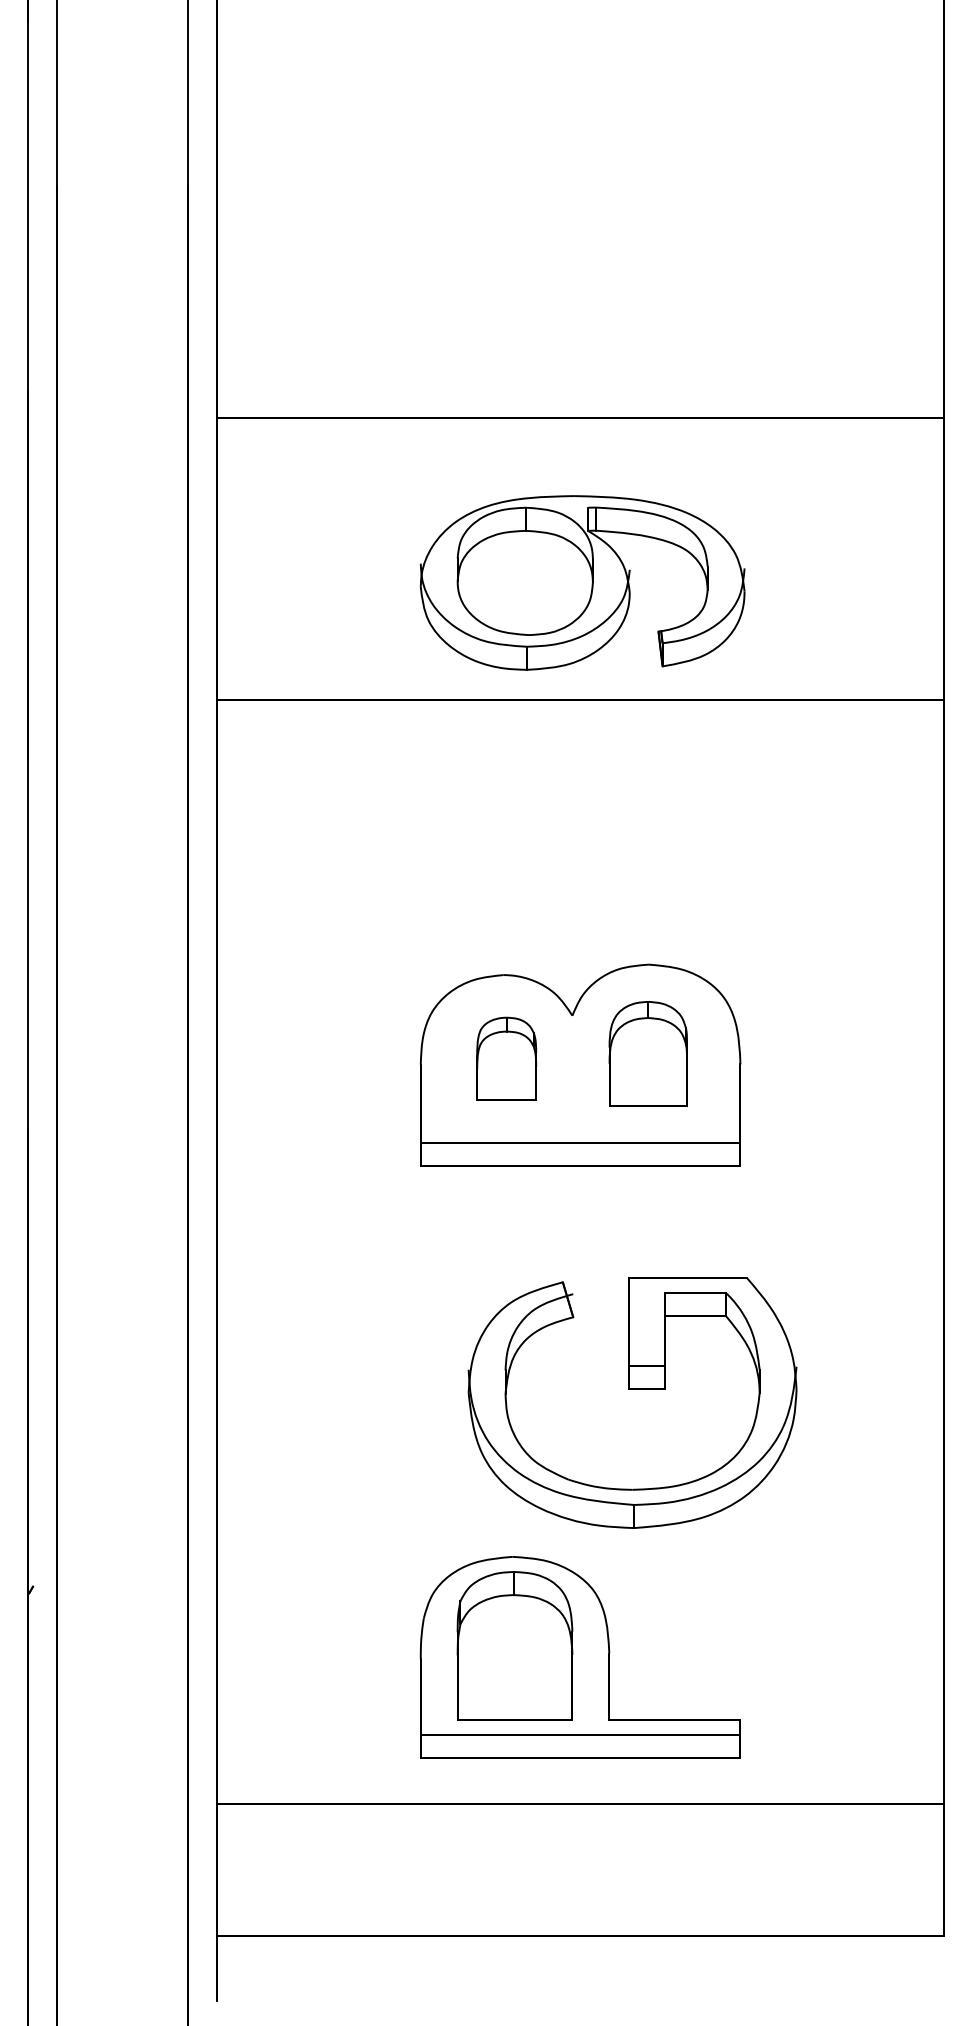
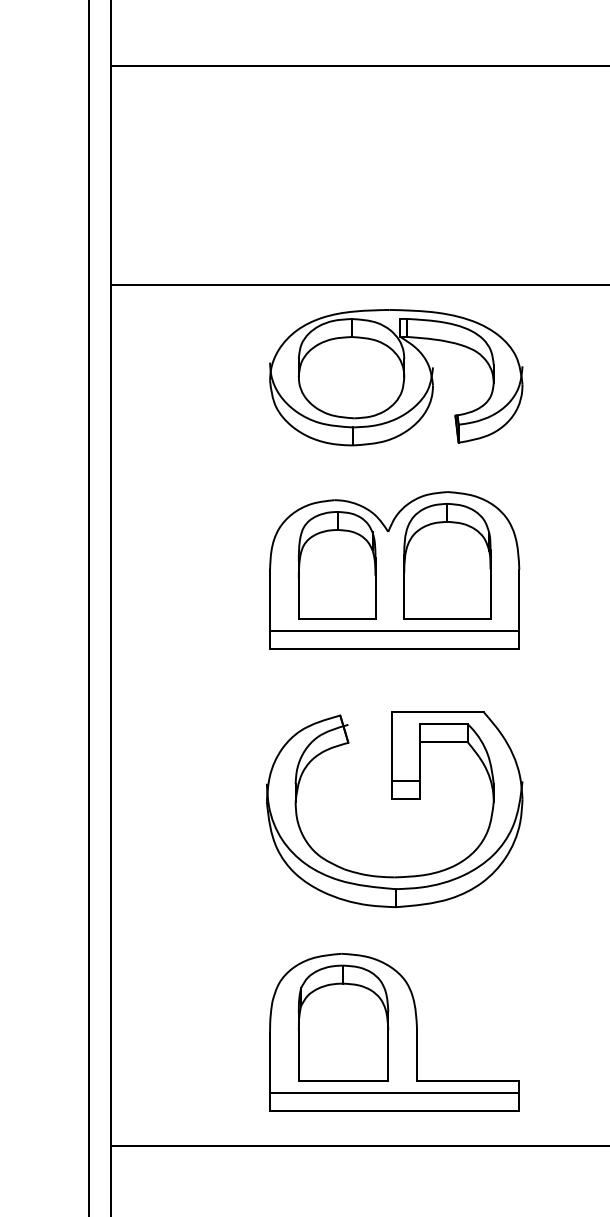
part: (582, 582) -> (396, 377), moved
part: (648, 1053) -> (447, 561), size x1.43
part: (506, 1058) -> (336, 565), size x1.67
part: (632, 1389) -> (394, 799), moved

